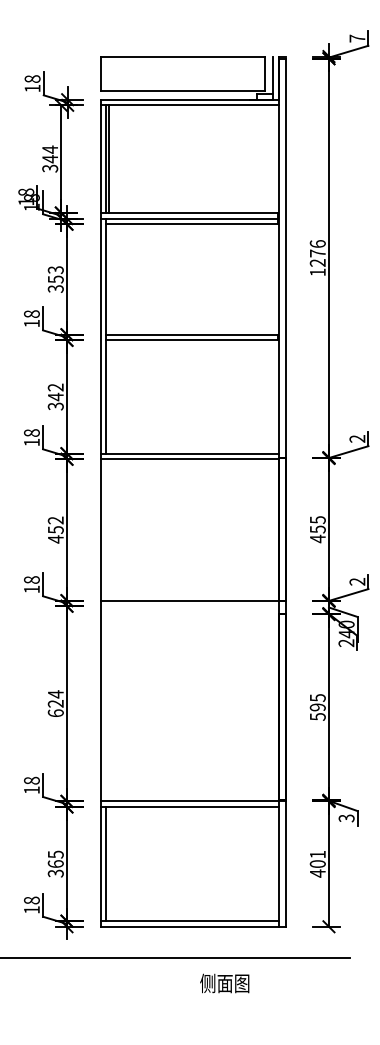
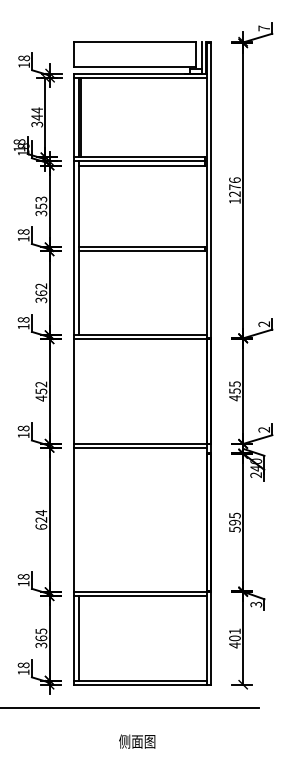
text: (56, 397) -> (41, 293), 342 -> 362
line: (190, 605) -> (140, 447), added
text: (225, 983) -> (137, 741), moved

